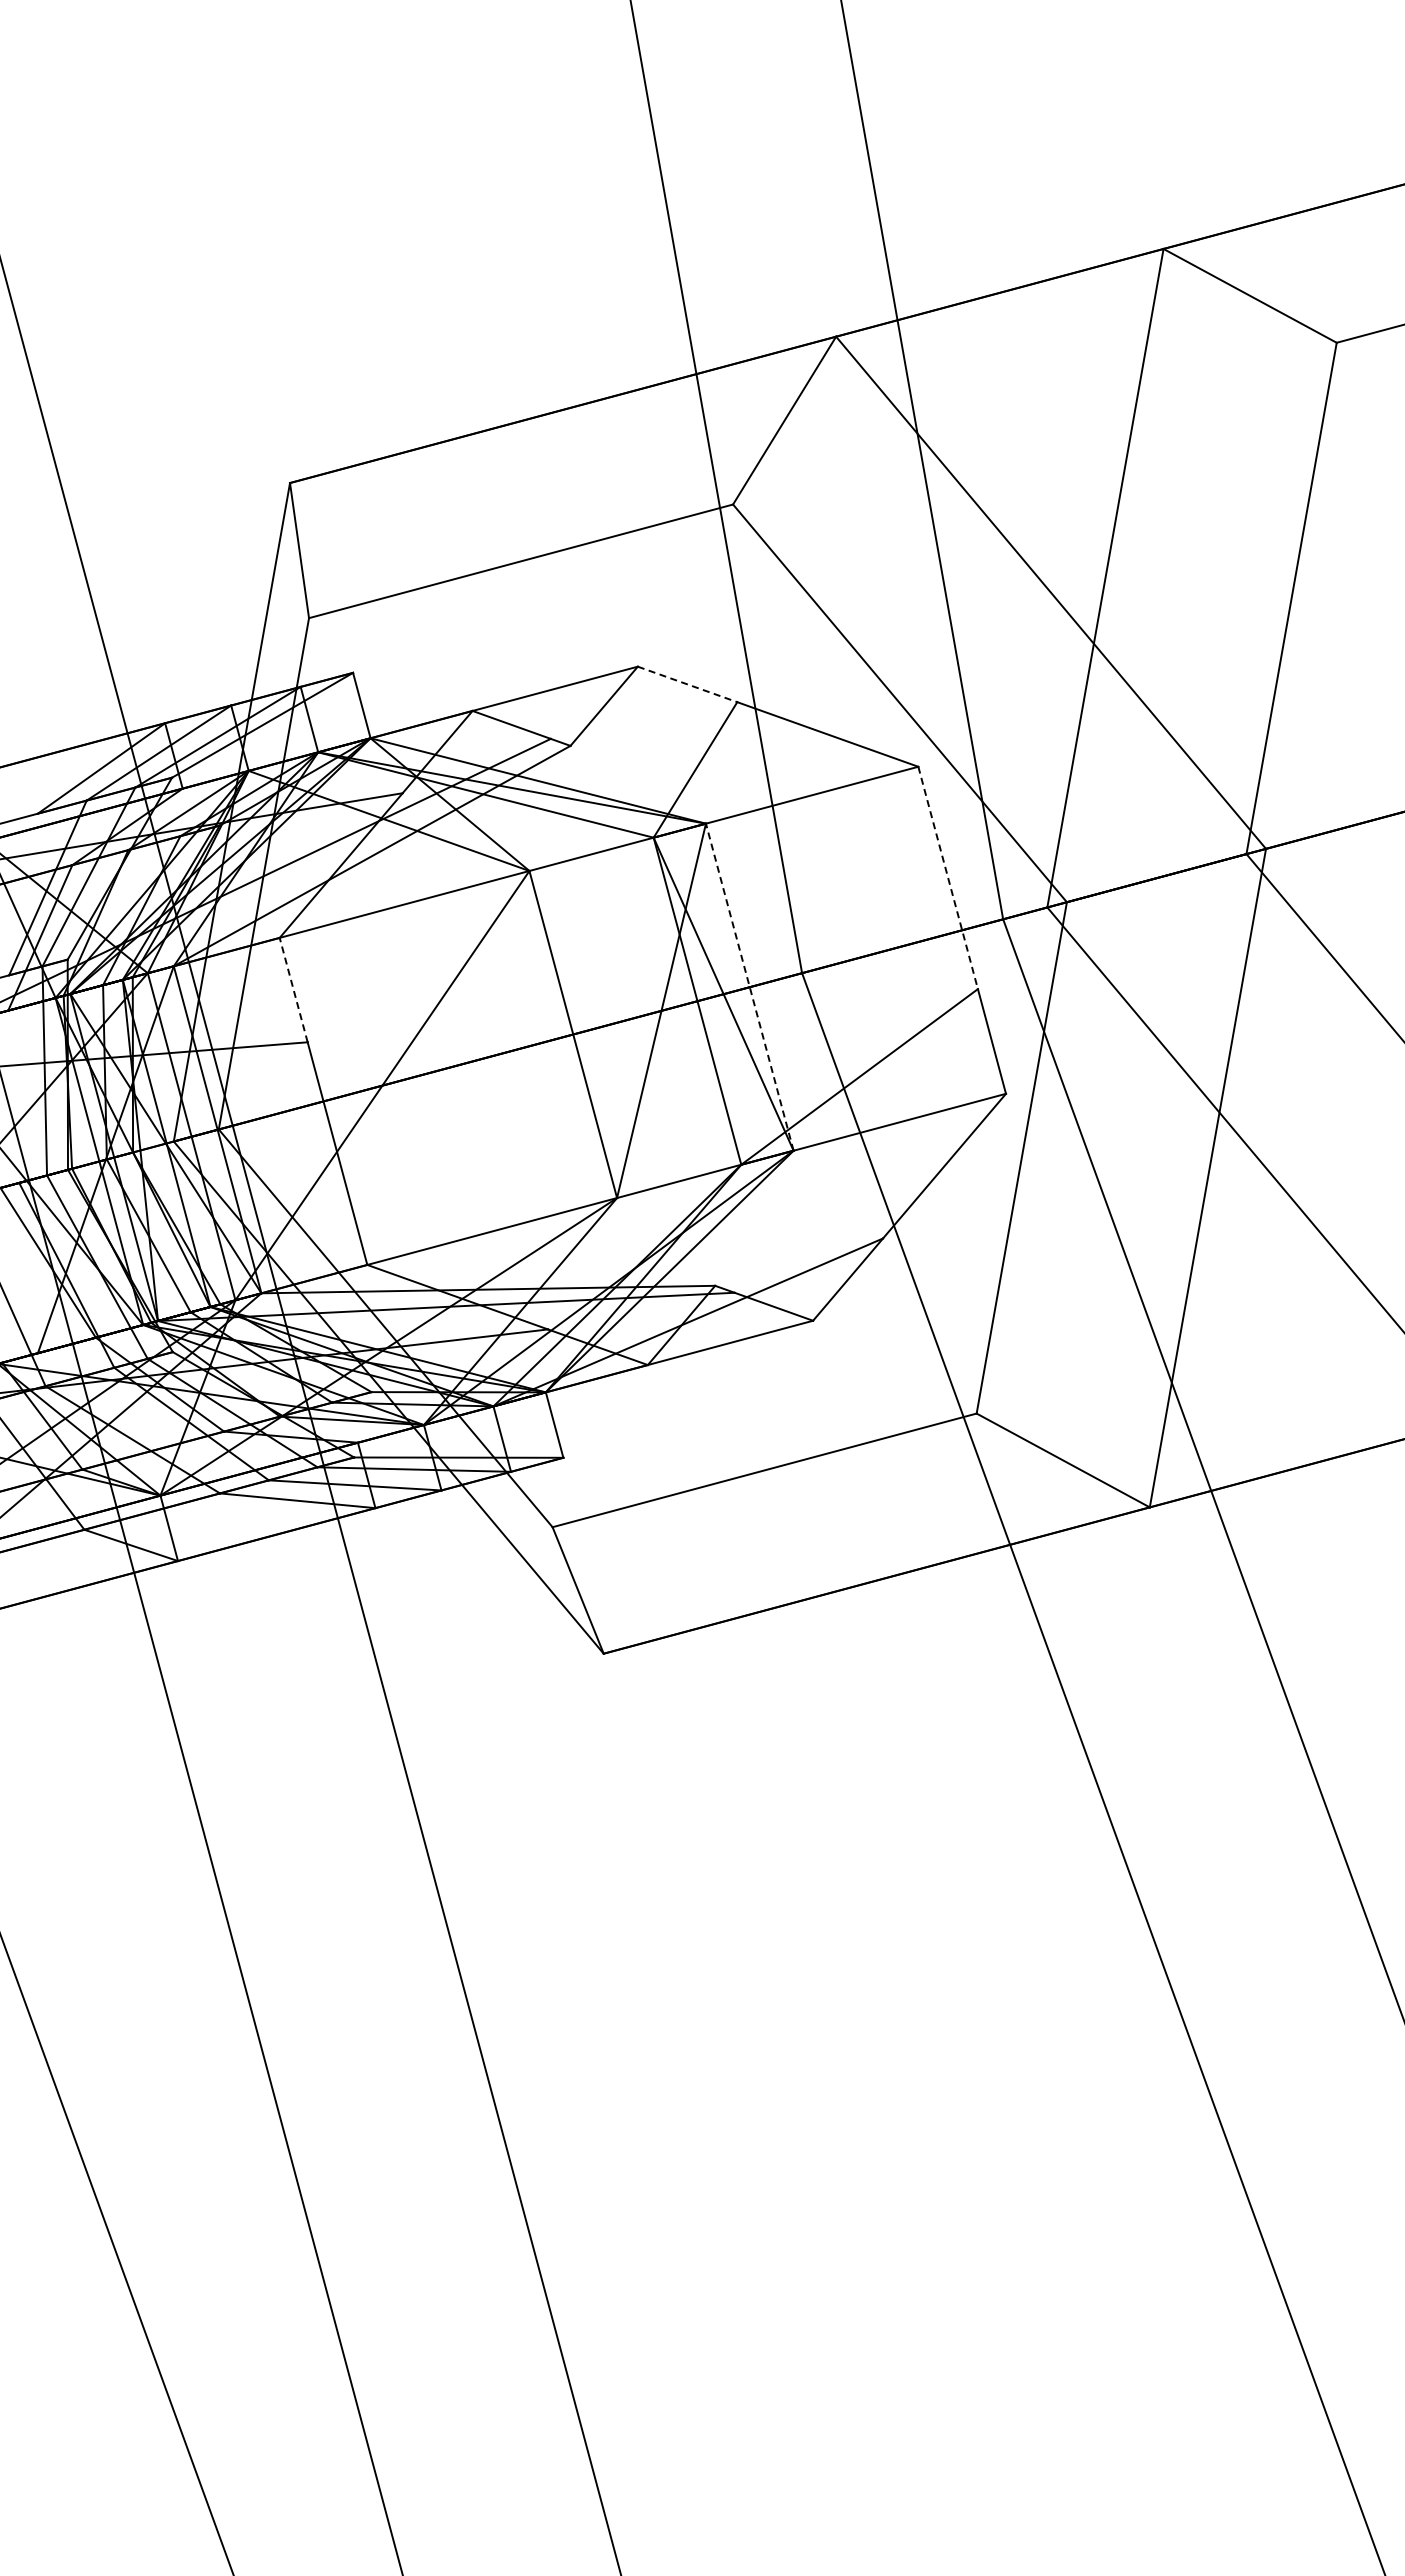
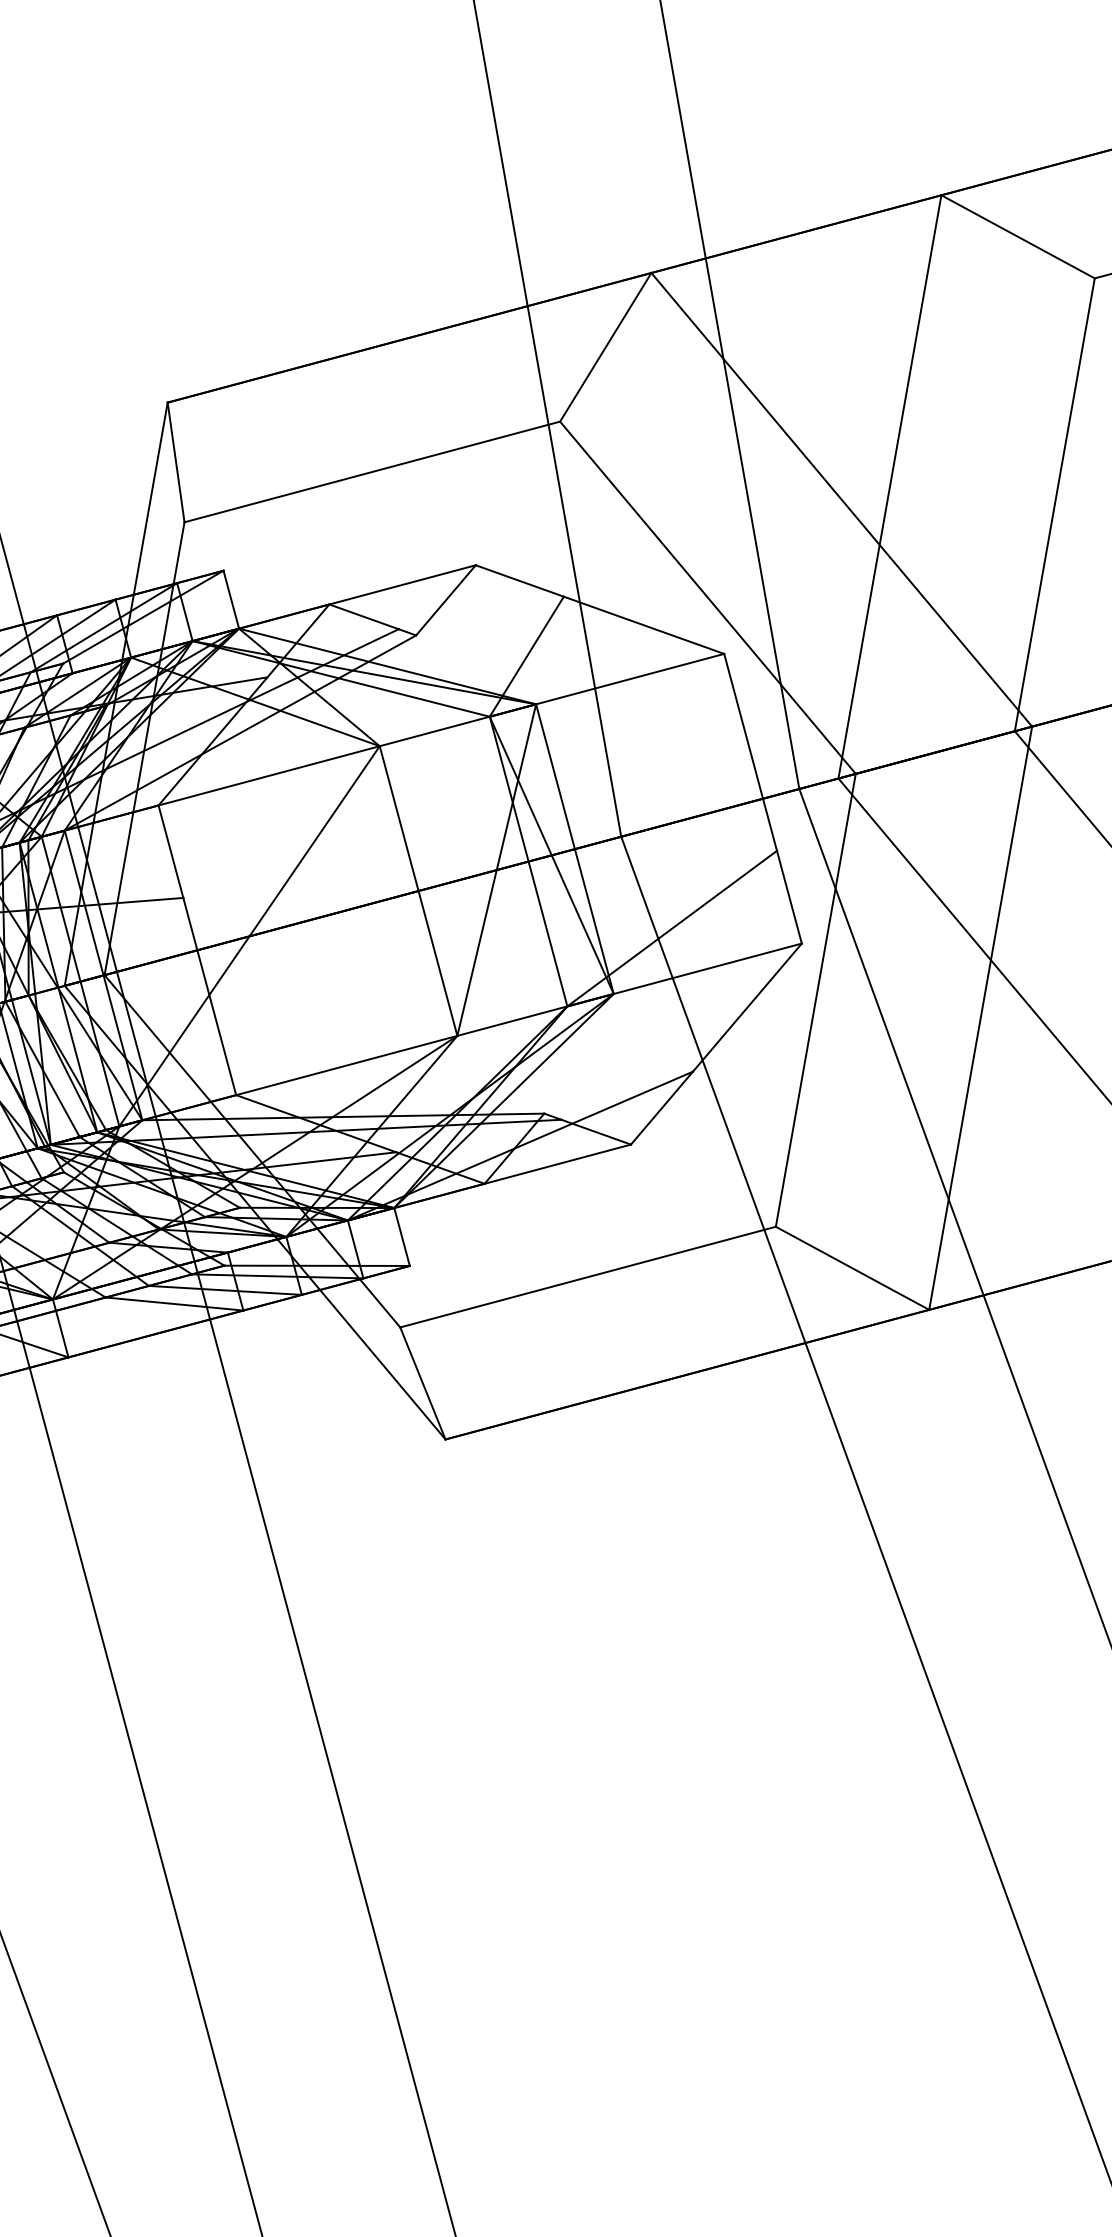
line: (687, 684) -> (519, 581), dashed -> solid
line: (948, 878) -> (750, 752), dashed -> solid
line: (749, 986) -> (574, 848), dashed -> solid
line: (293, 989) -> (170, 851), dashed -> solid

